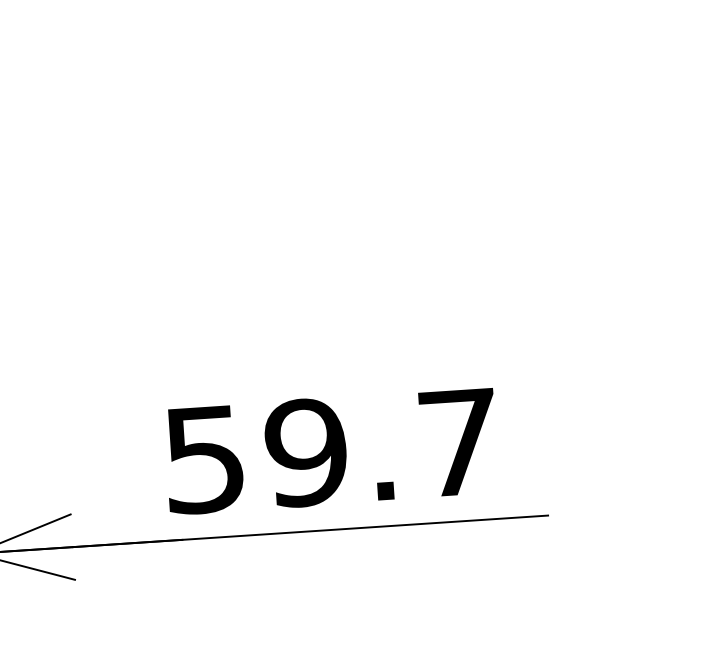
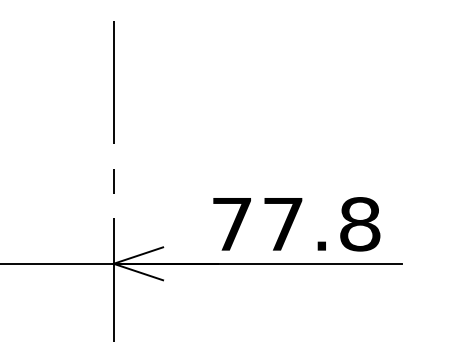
text: (332, 451) -> (296, 224), 59.7 -> 77.8

